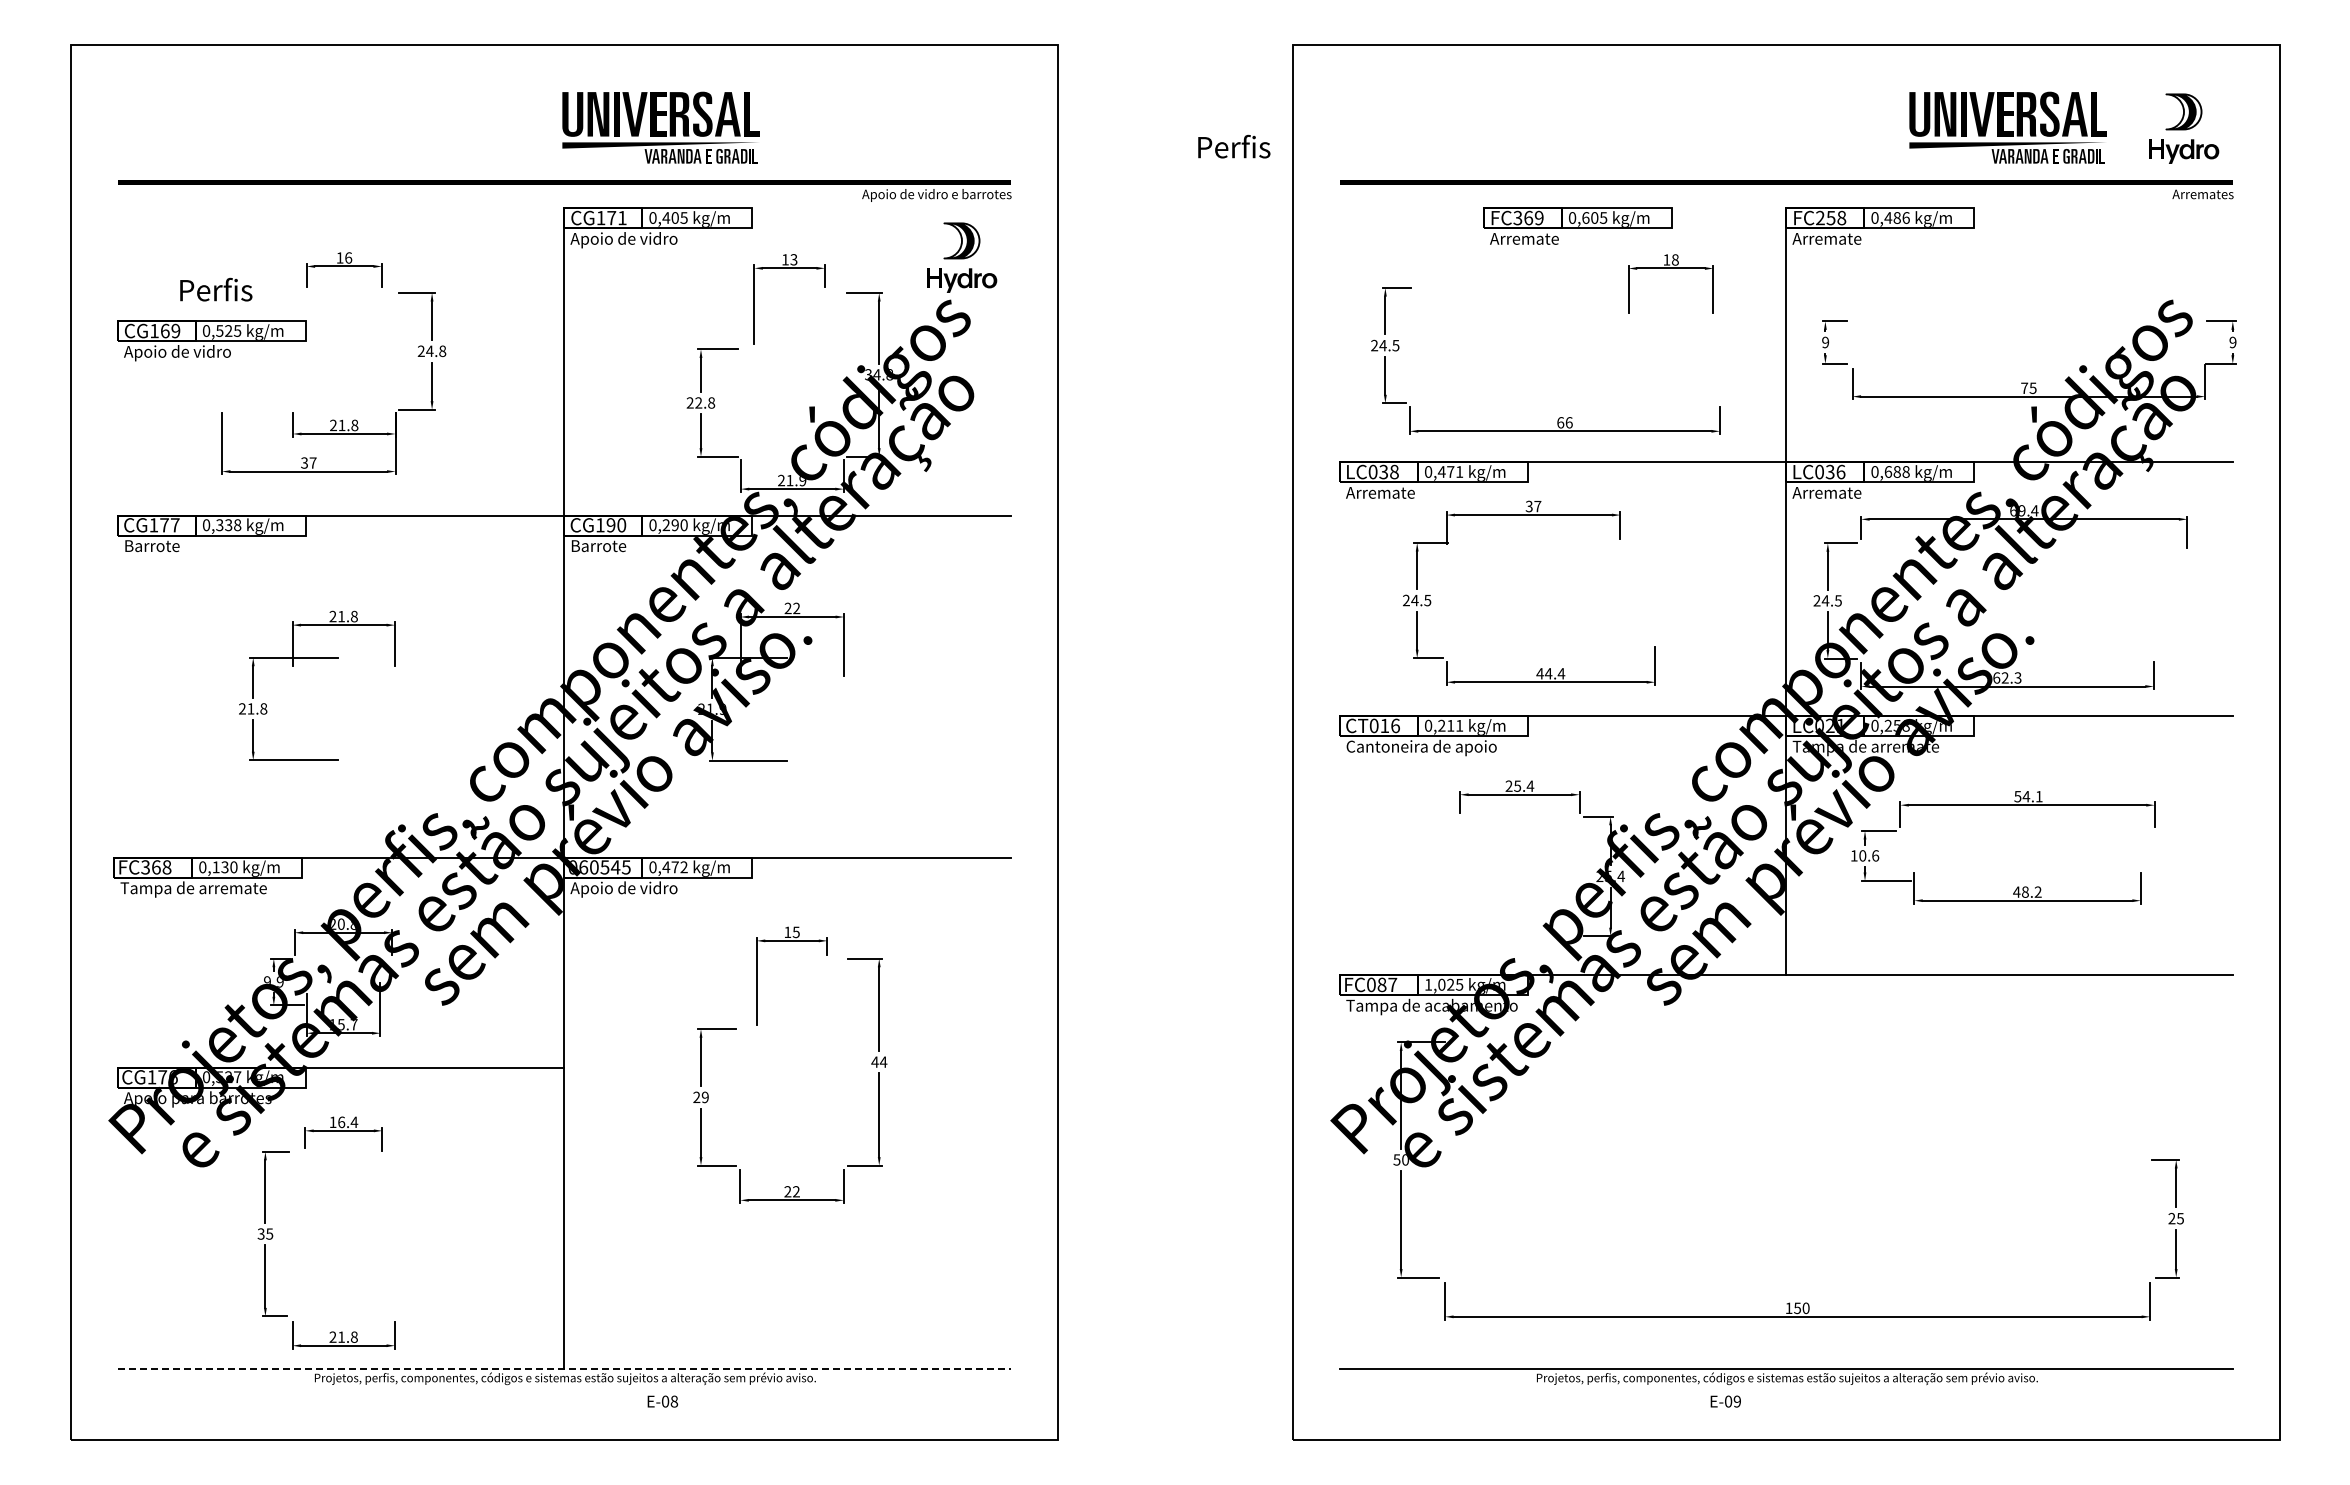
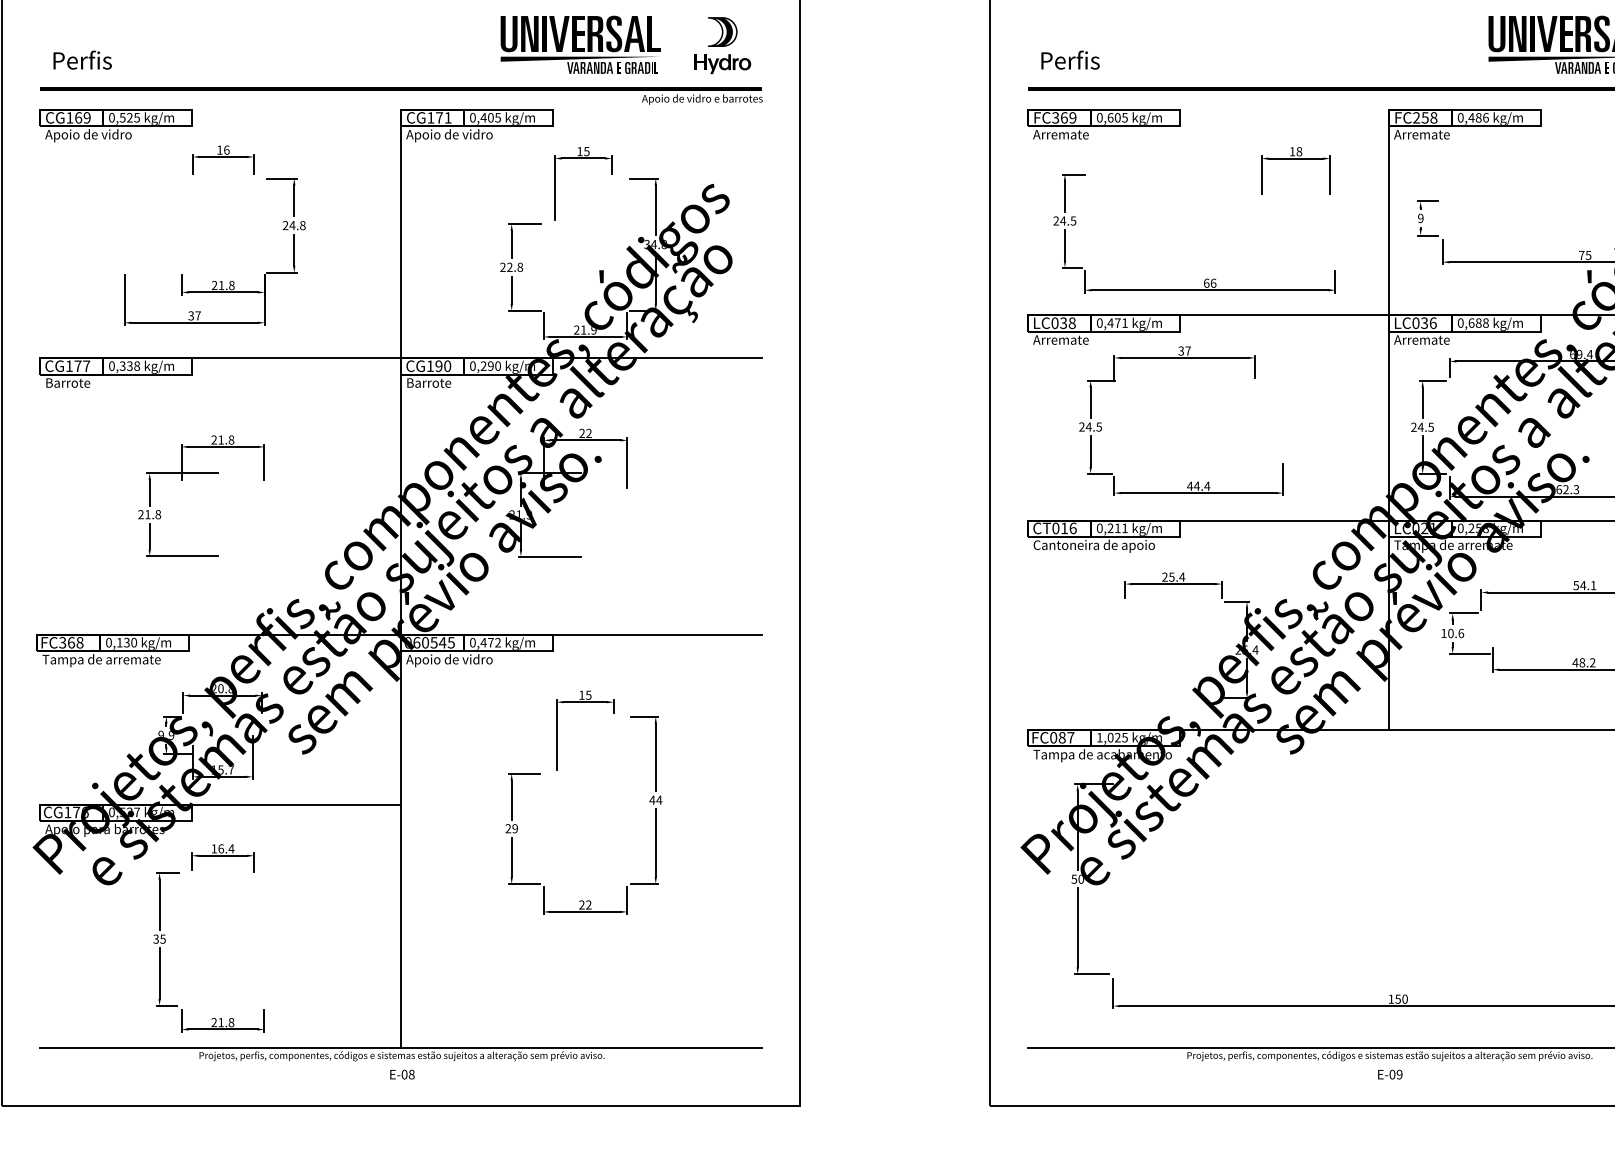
part: (660, 127) -> (580, 44), moved
text: (1234, 146) -> (1070, 60), moved
part: (1577, 225) -> (1103, 123), moved
part: (962, 257) -> (723, 45), moved
text: (793, 259) -> (586, 151), 13 -> 15
text: (216, 289) -> (82, 60), moved
part: (211, 340) -> (115, 125), moved
line: (564, 1368) -> (401, 1047), dashed -> solid
text: (662, 1401) -> (402, 1074), moved
text: (1725, 1401) -> (1390, 1074), moved

